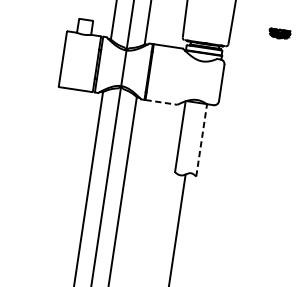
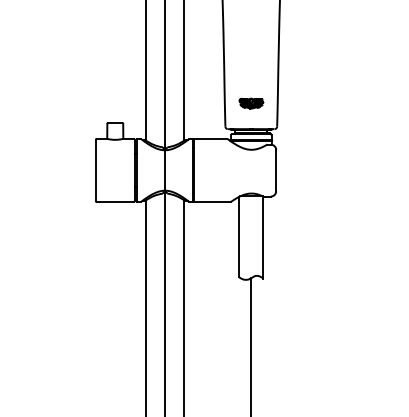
part: (279, 33) -> (251, 103), moved
line: (162, 102) -> (213, 202), dashed -> solid
line: (201, 140) -> (263, 237), dashed -> solid

